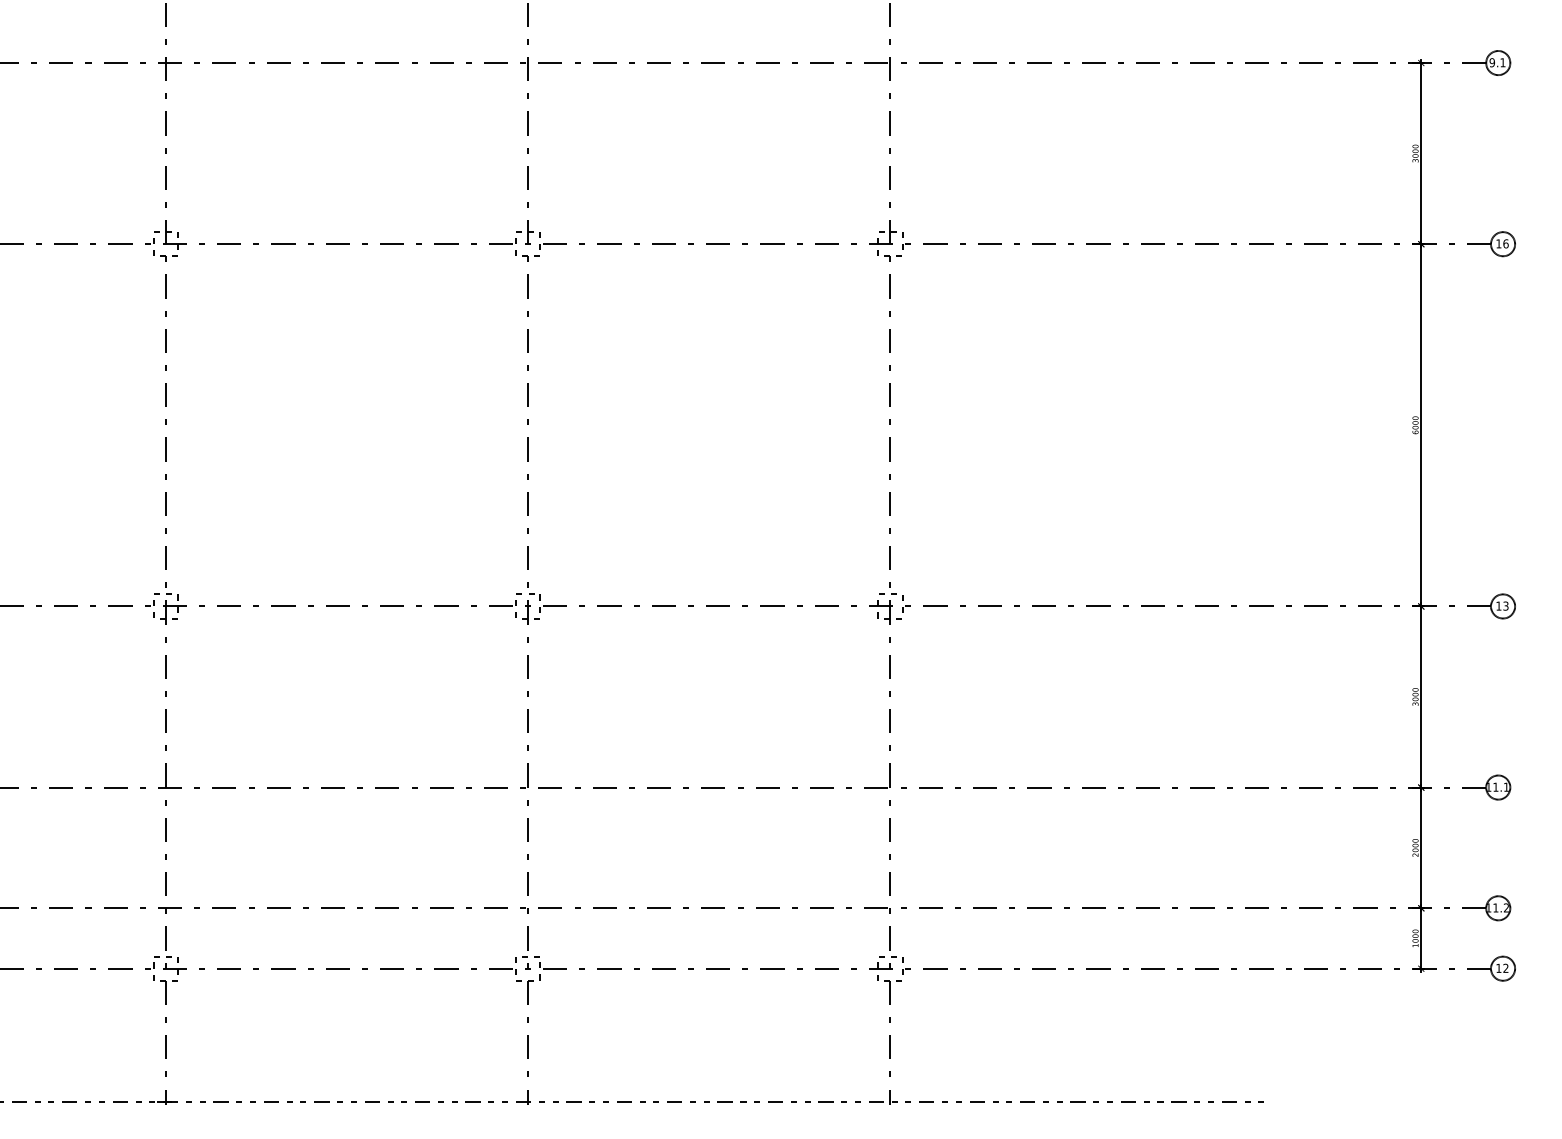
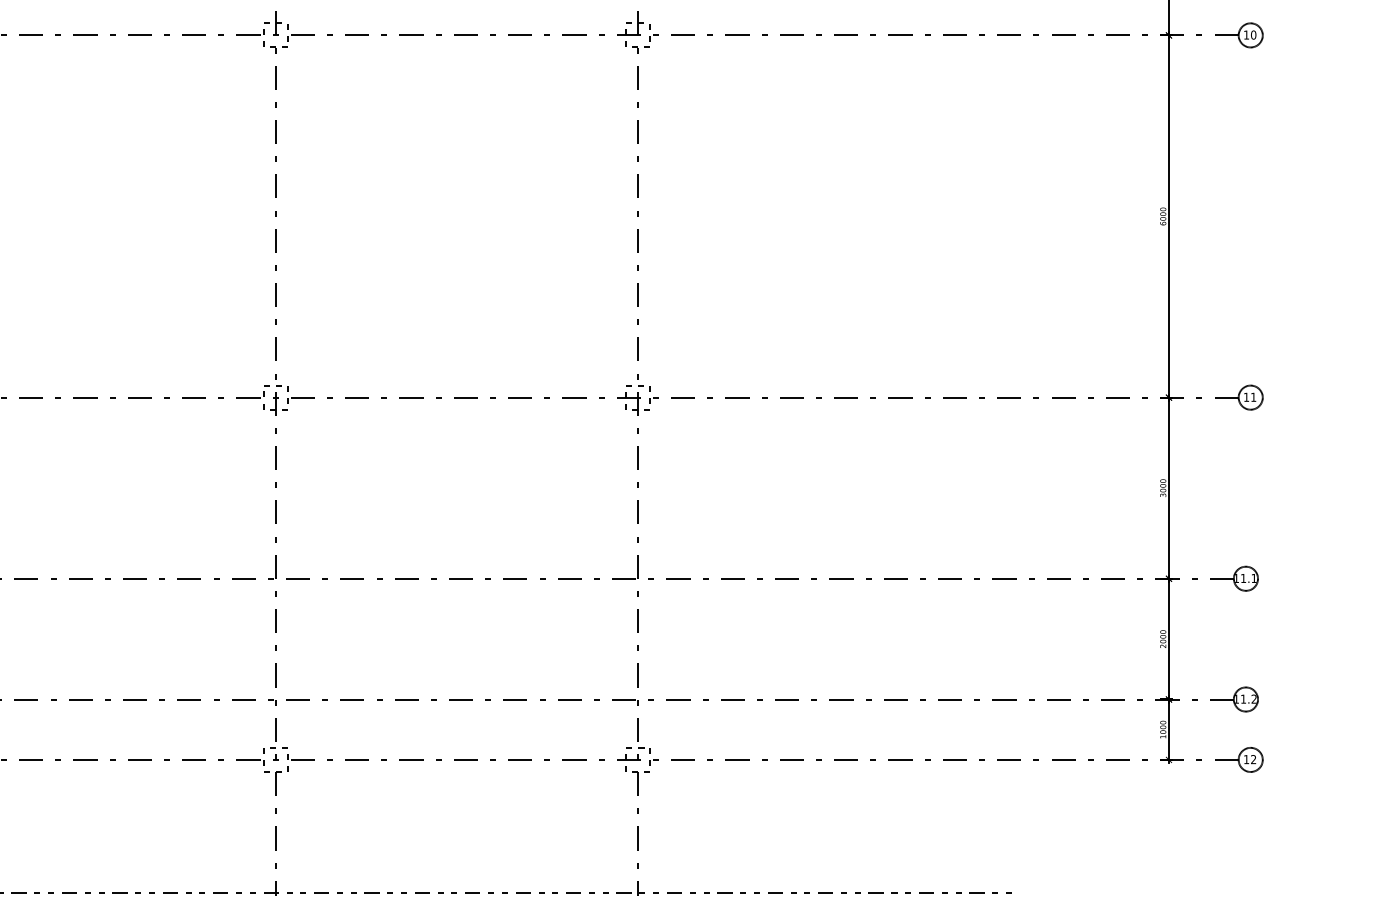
text: (1505, 243) -> (1253, 34), 16 -> 10
text: (1505, 605) -> (1253, 396), 13 -> 11

